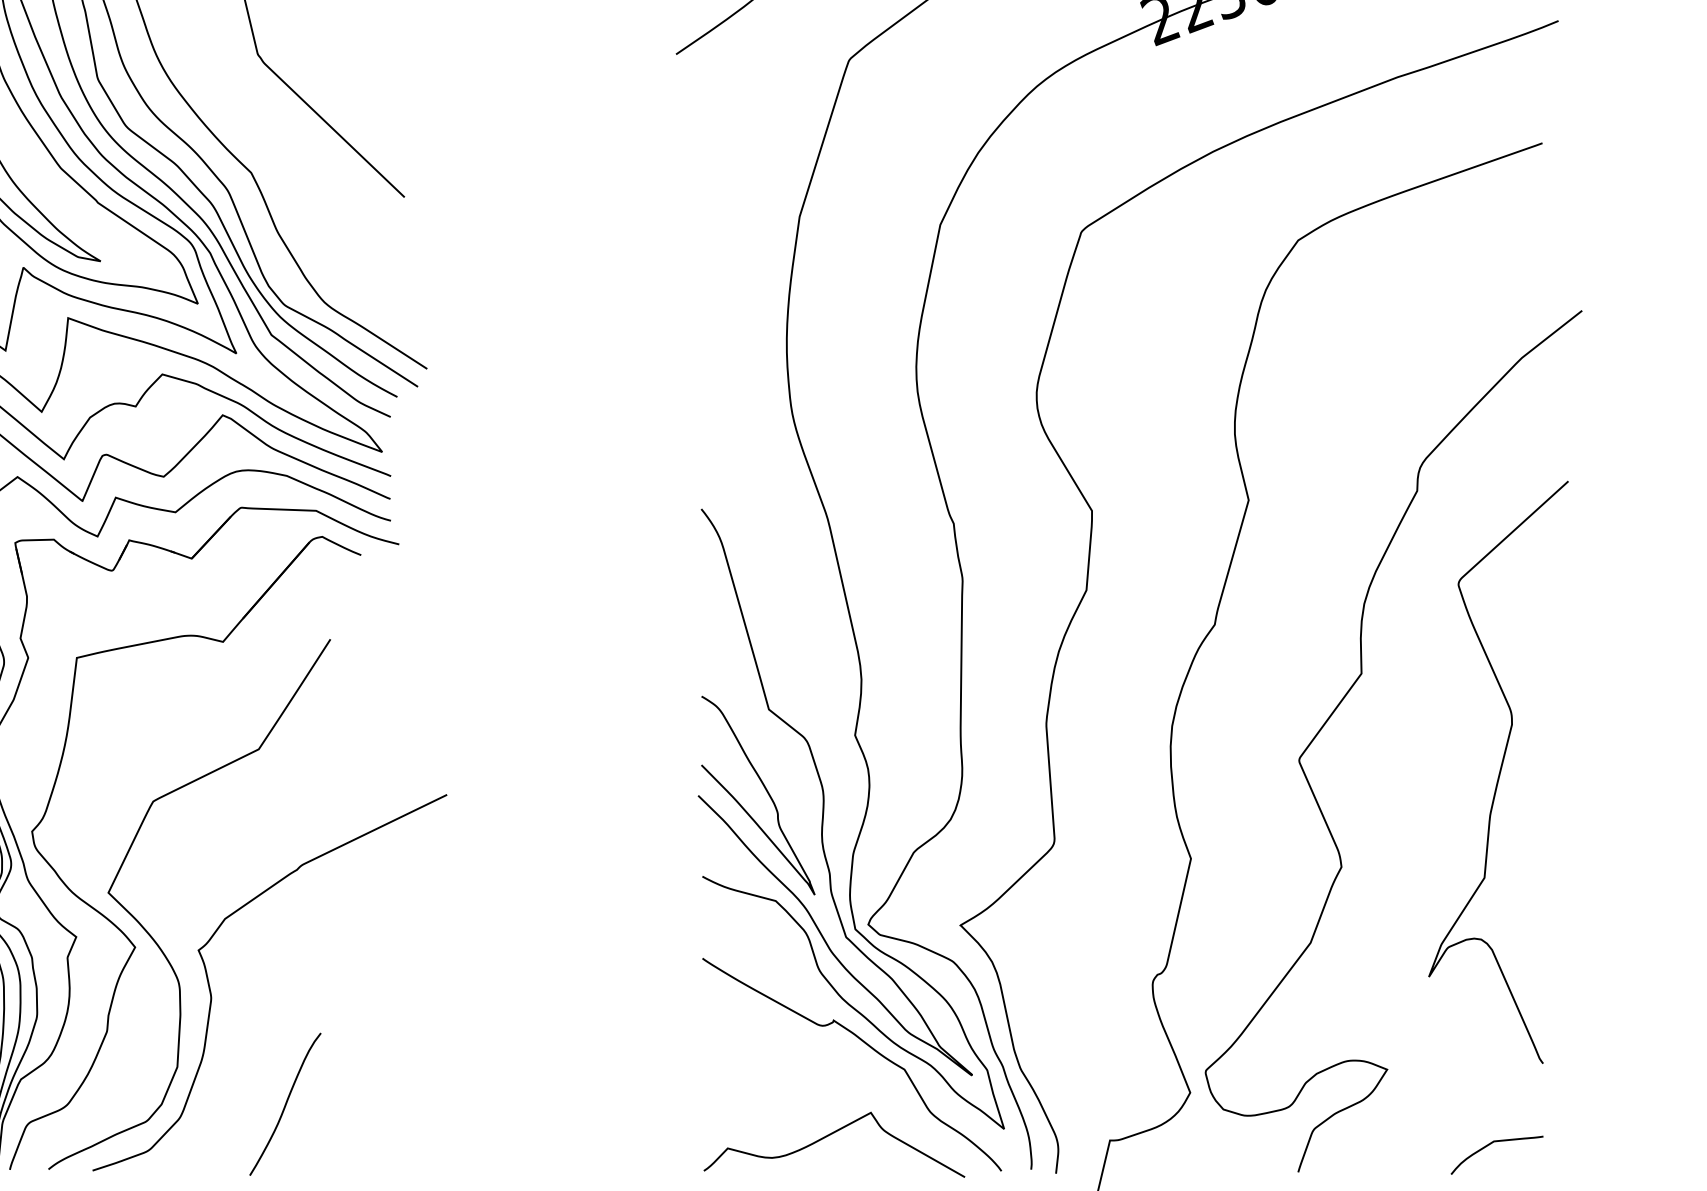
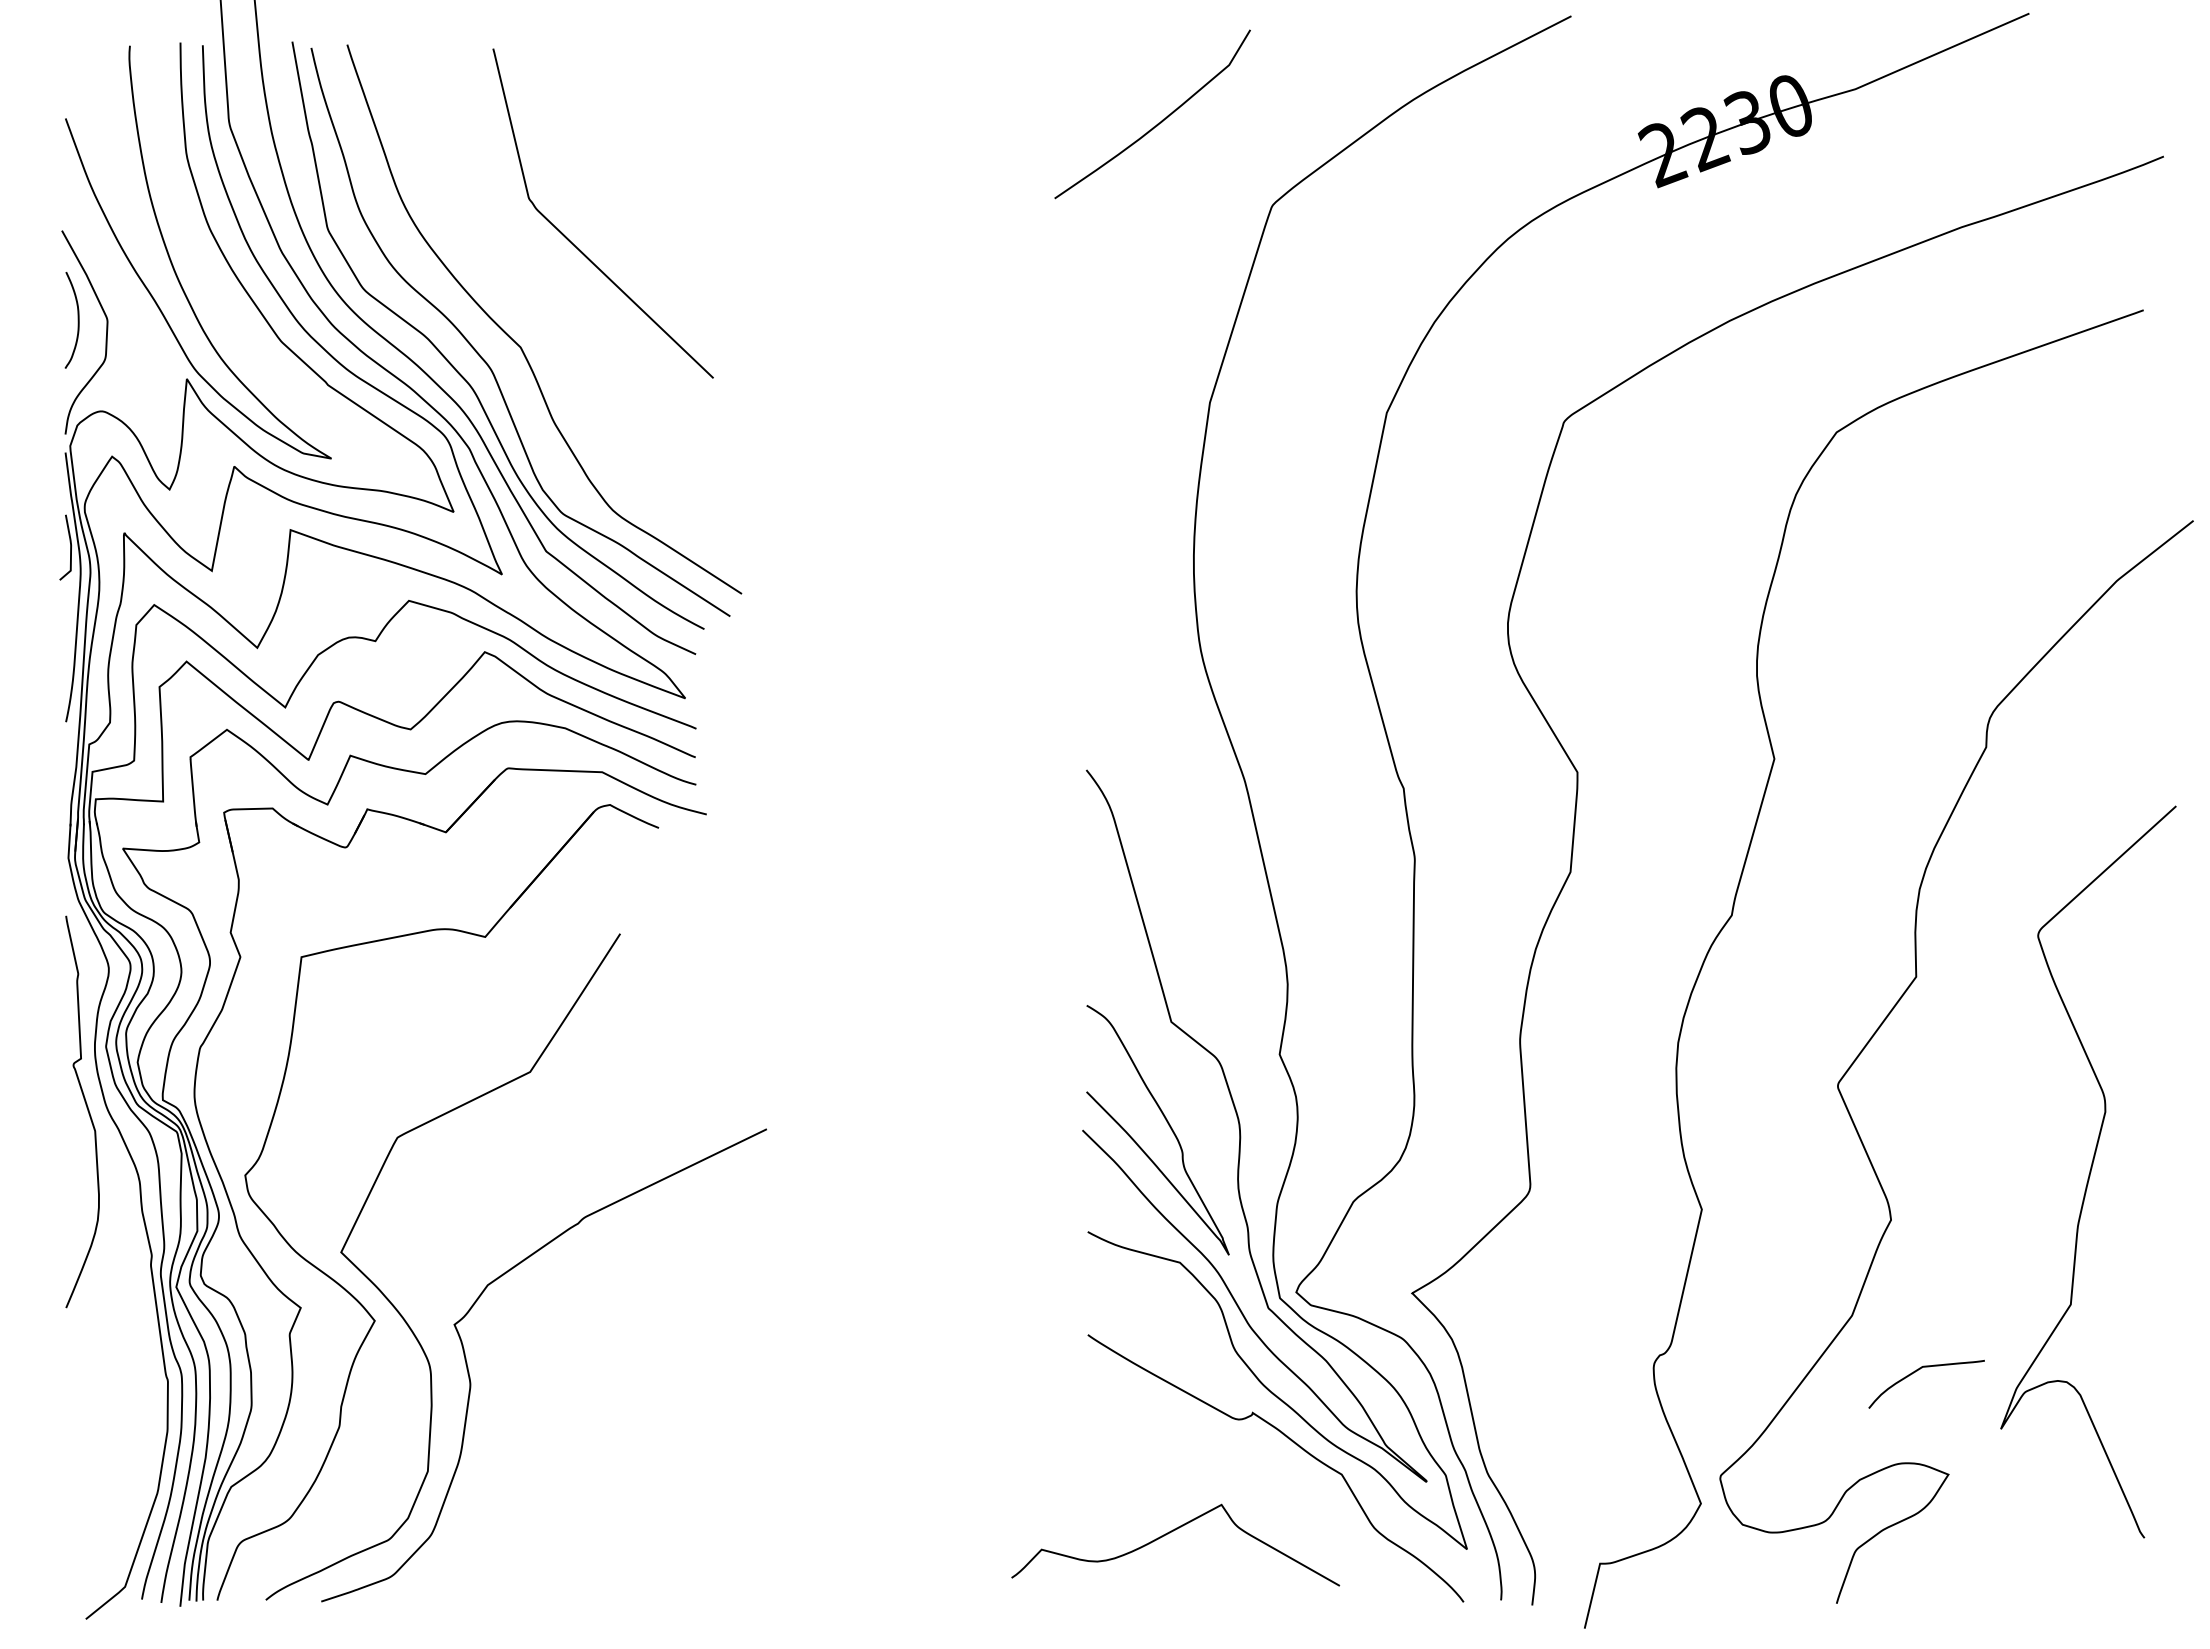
curve: (1499, 771) -> (2089, 1171), moved
curve: (285, 1104) -> (563, 1518), removed
curve: (830, 1135) -> (1170, 1533), moved
curve: (1489, 1145) -> (1917, 1371), moved

